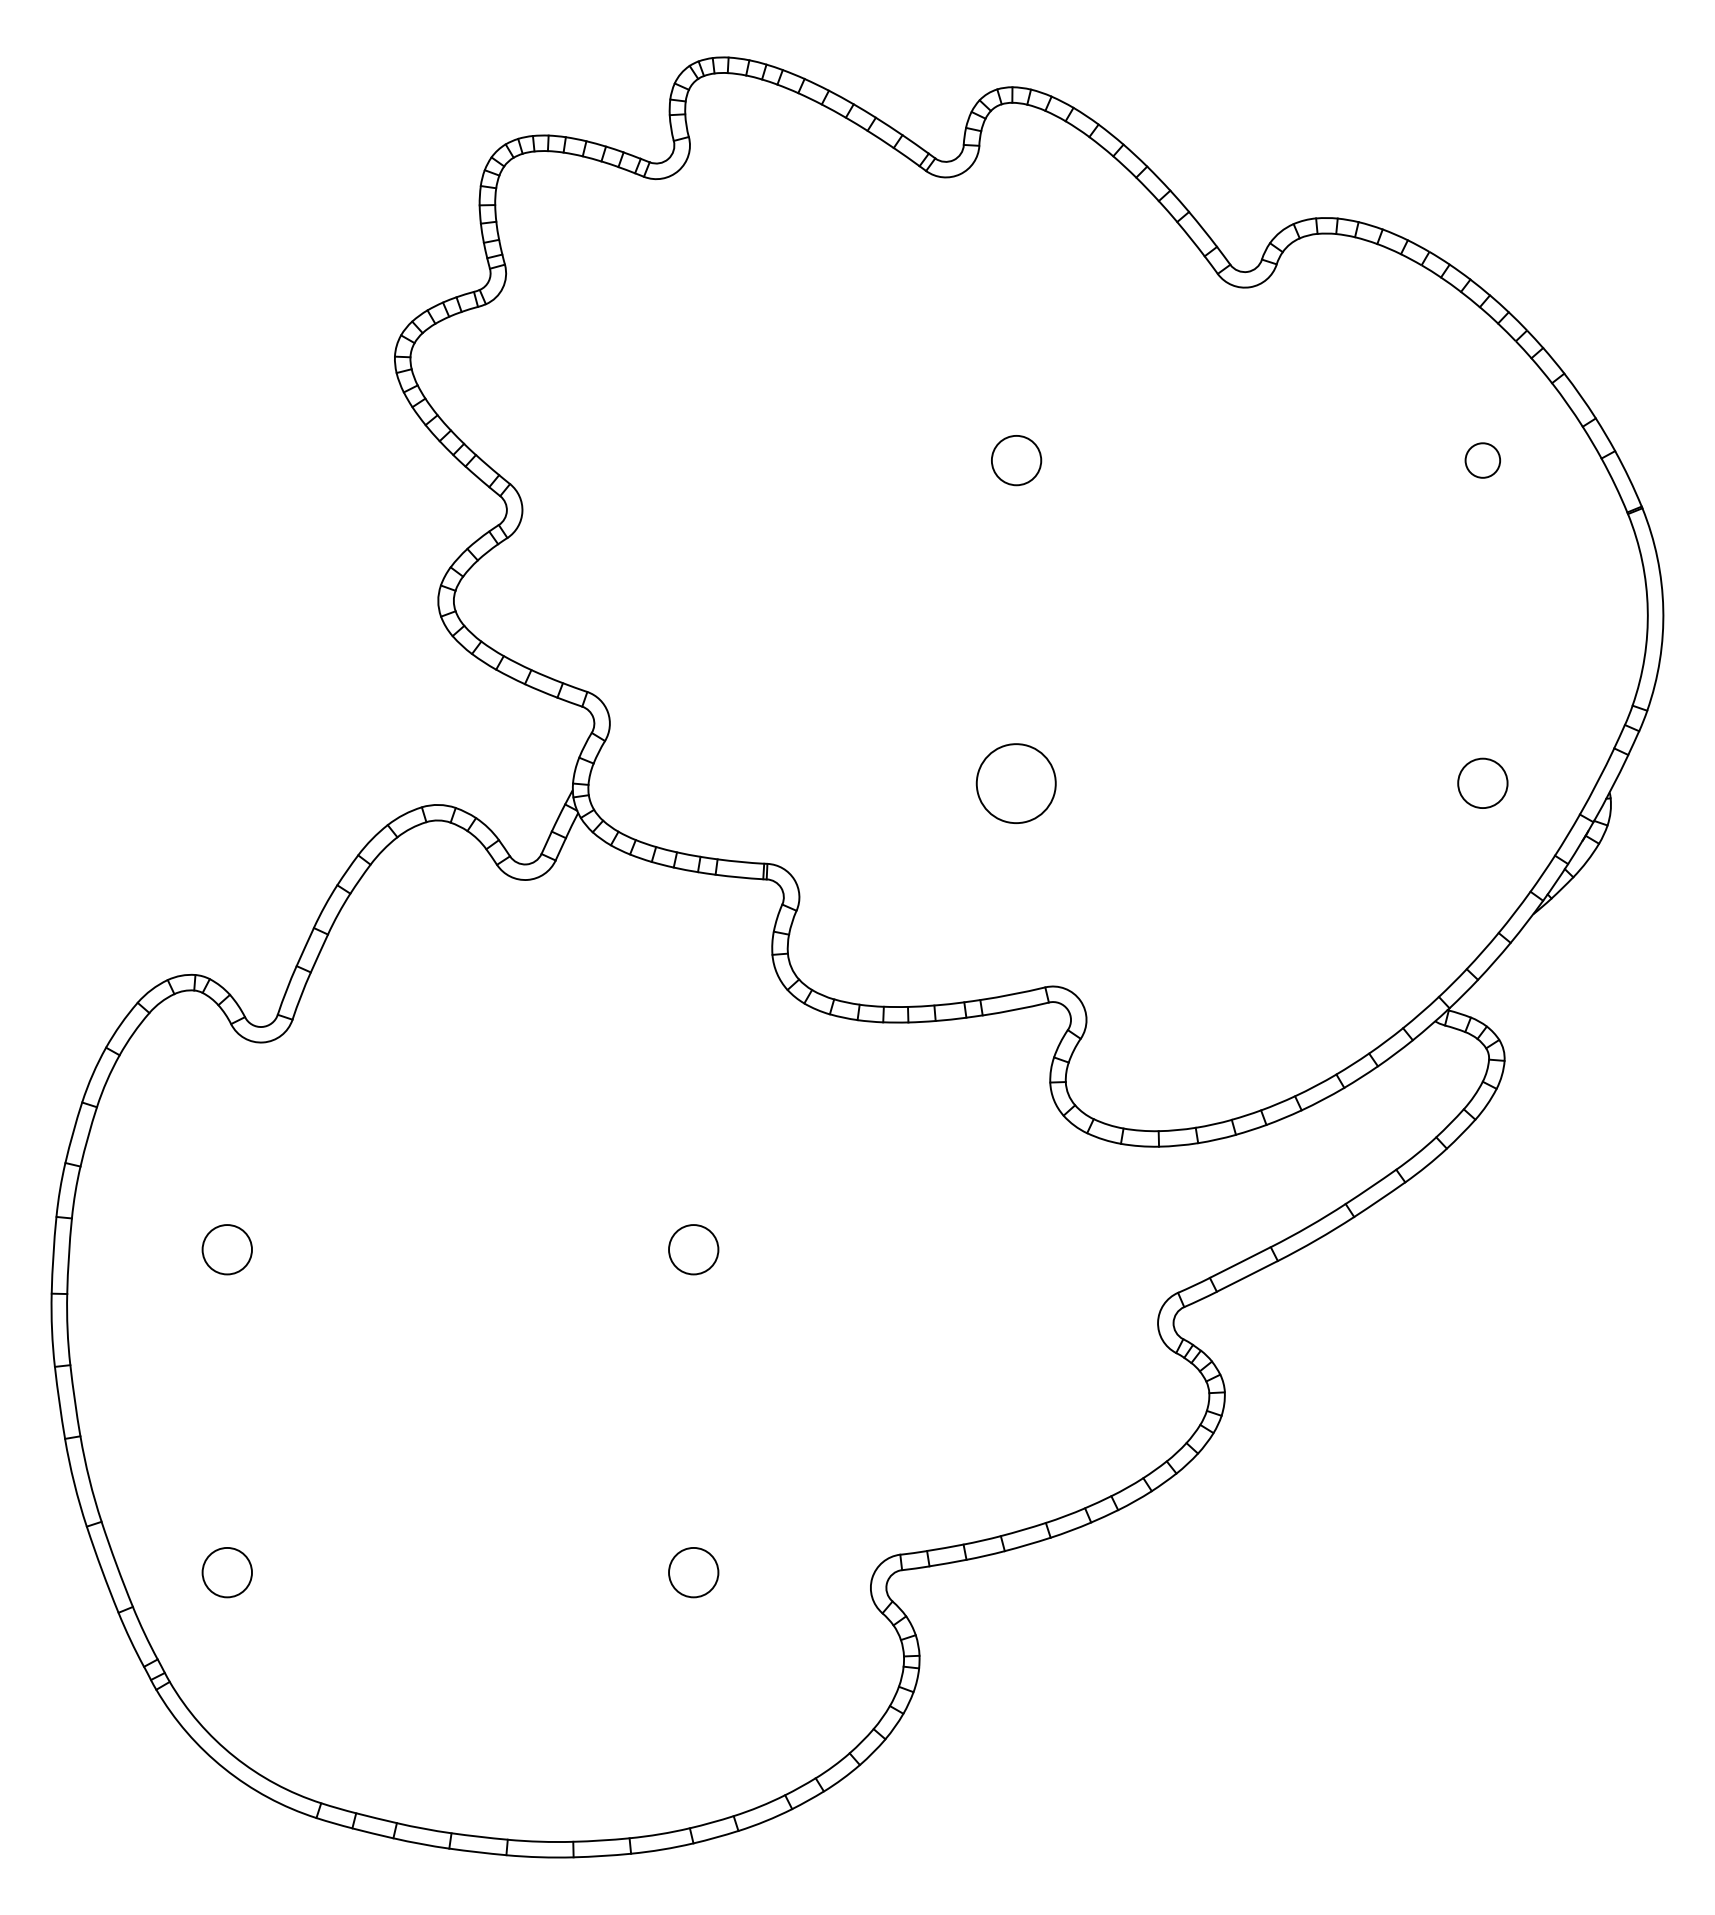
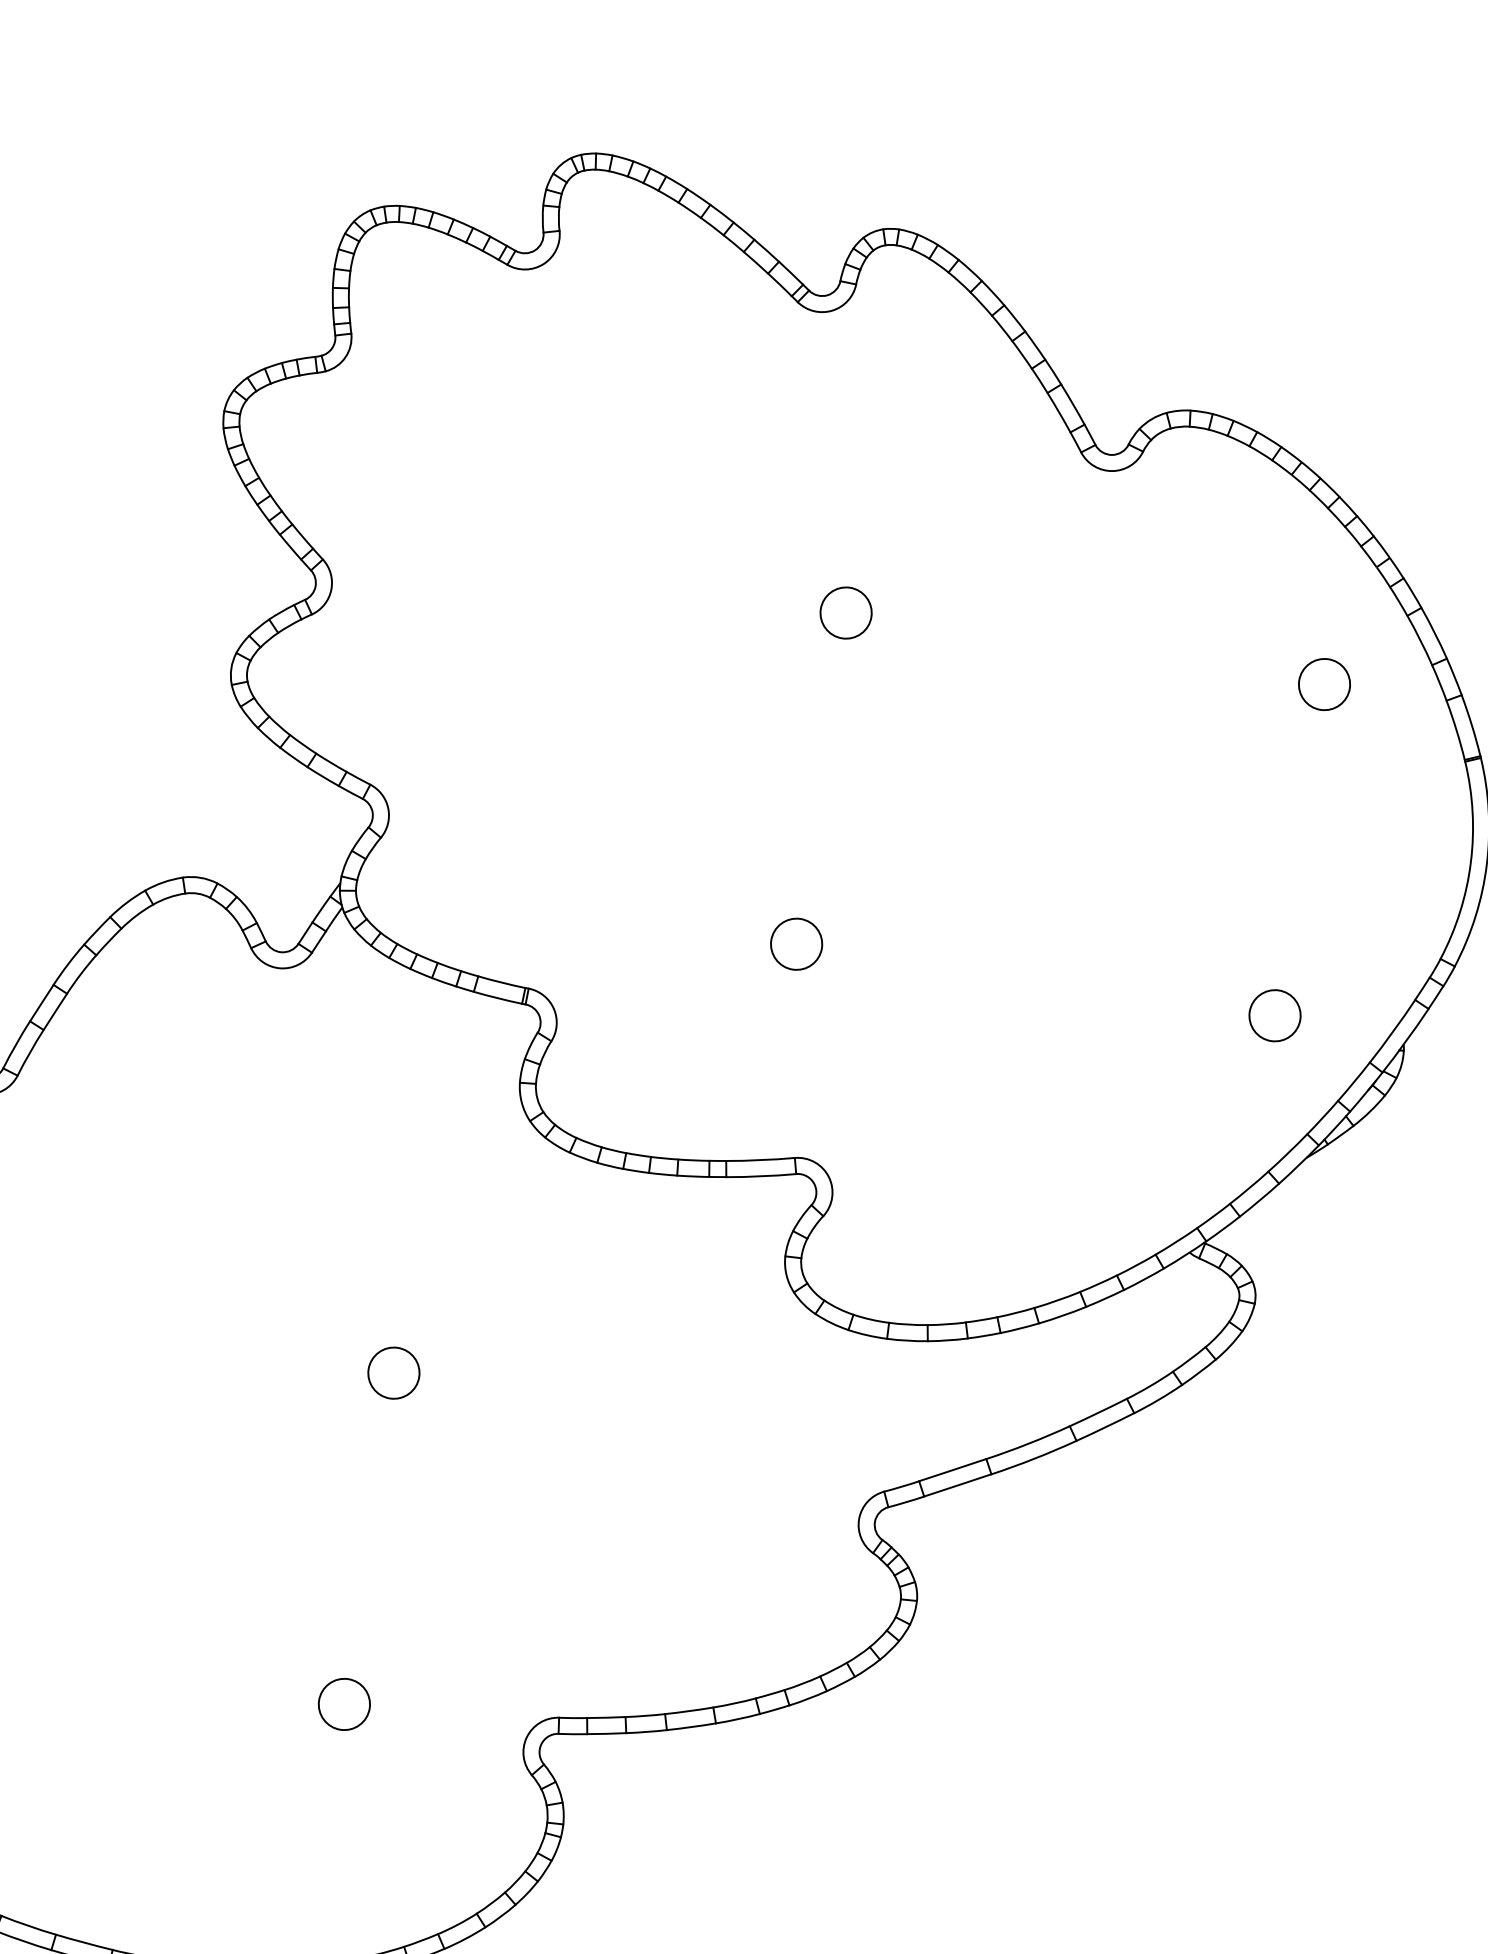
circle: (1482, 460) -> (1324, 684), size x1.43
circle: (1016, 782) -> (796, 943), size x0.62

